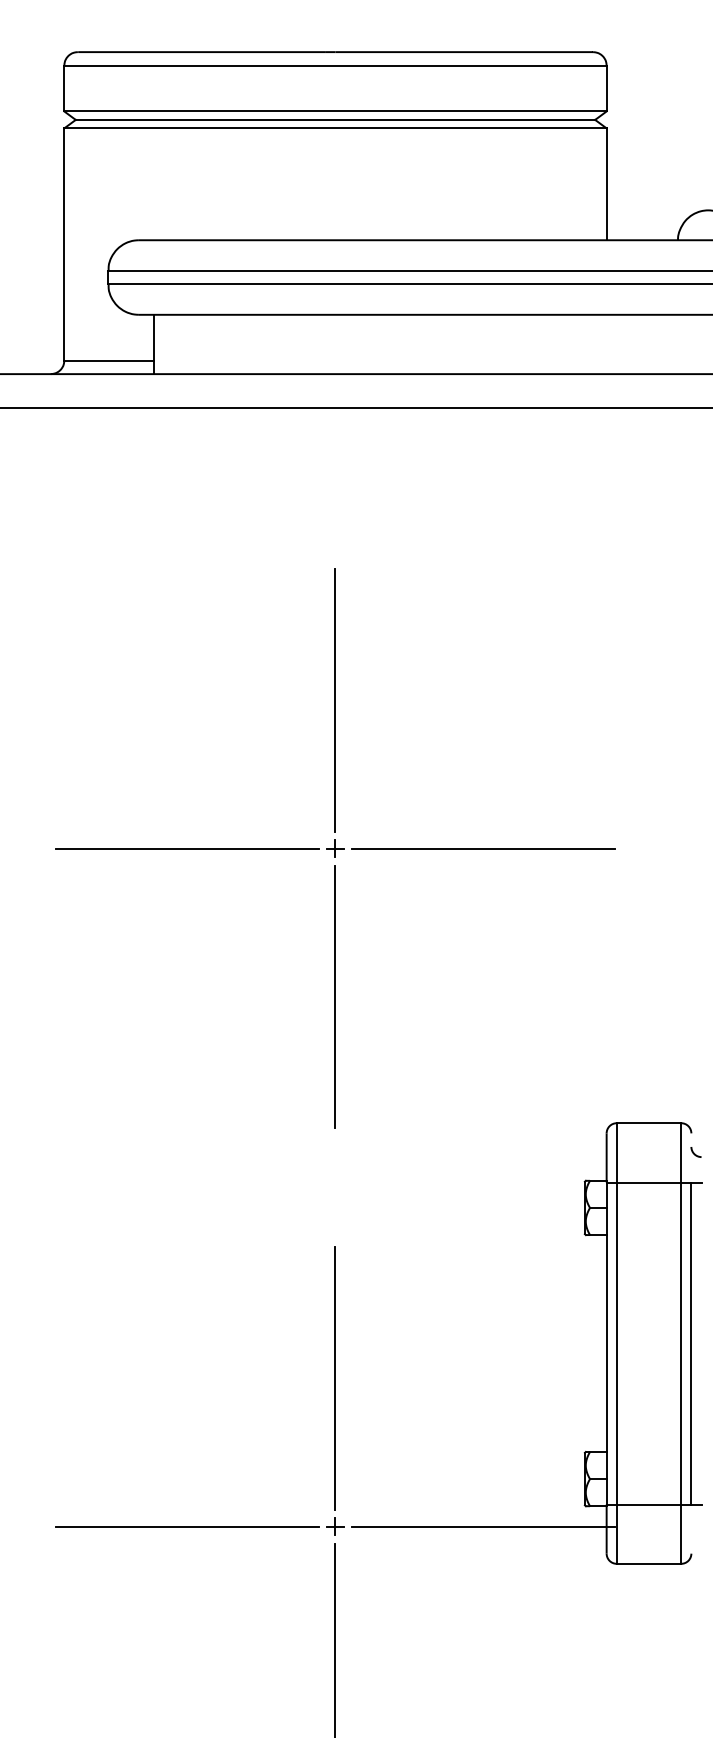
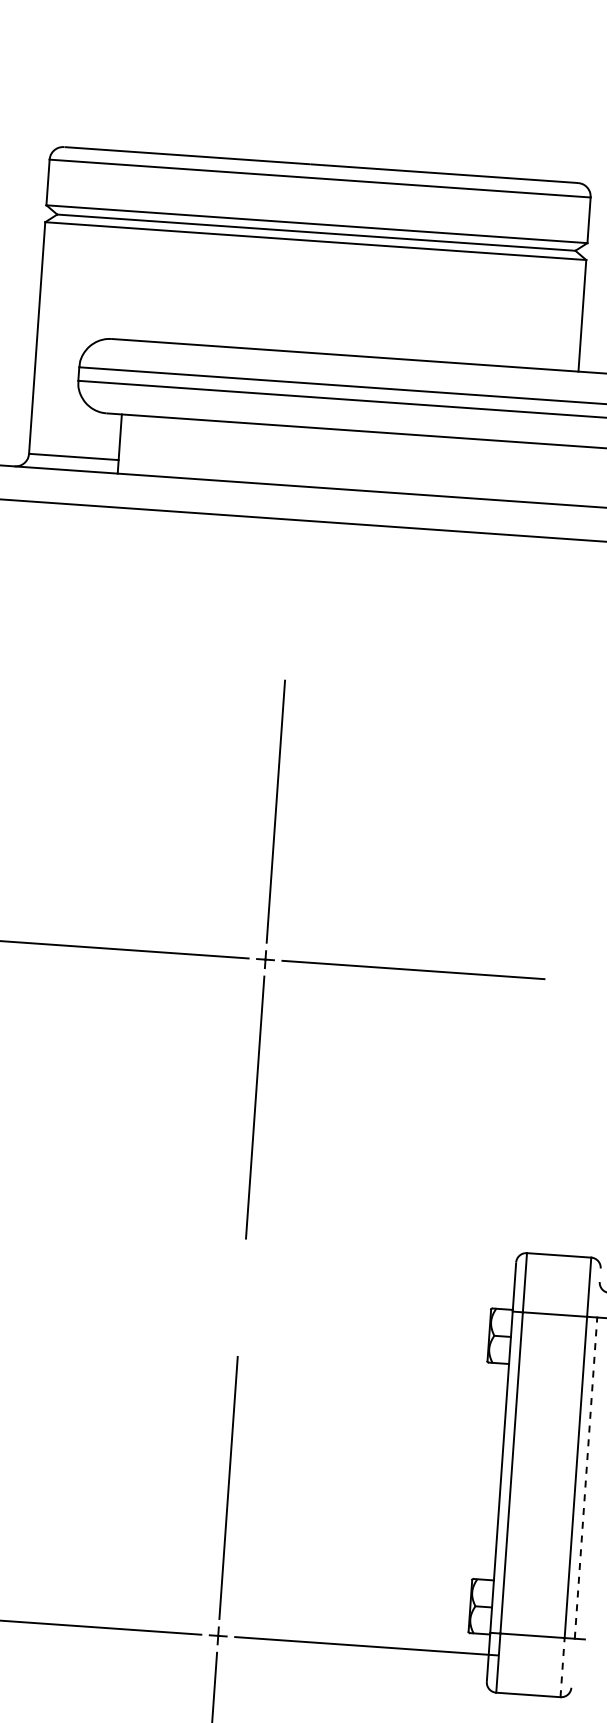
line: (691, 1343) -> (586, 1478), solid -> dashed
line: (681, 1534) -> (562, 1667), solid -> dashed

